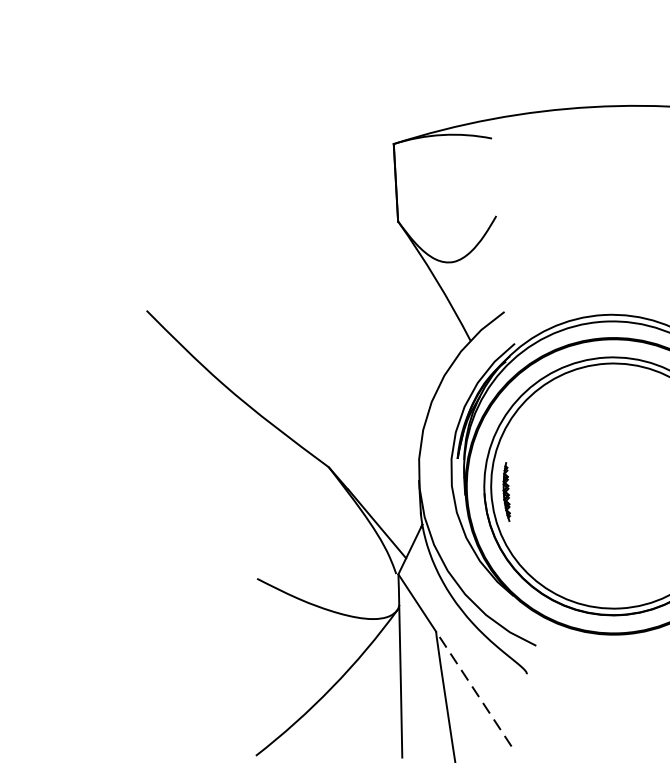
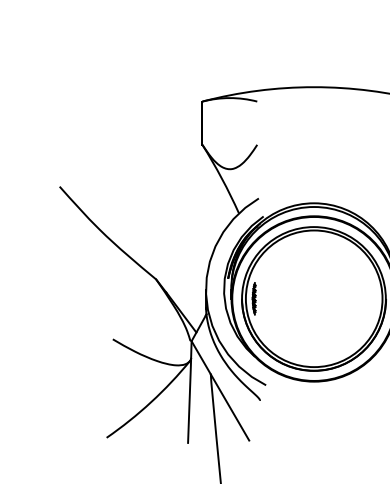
line: (472, 689) -> (229, 407), dashed -> solid

